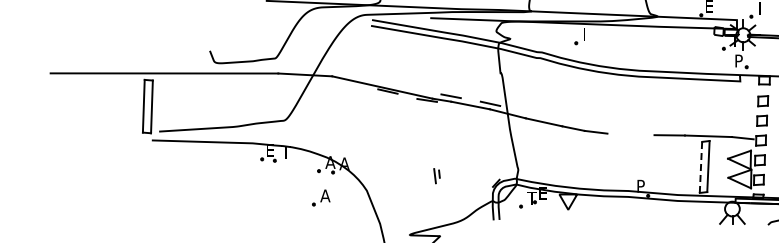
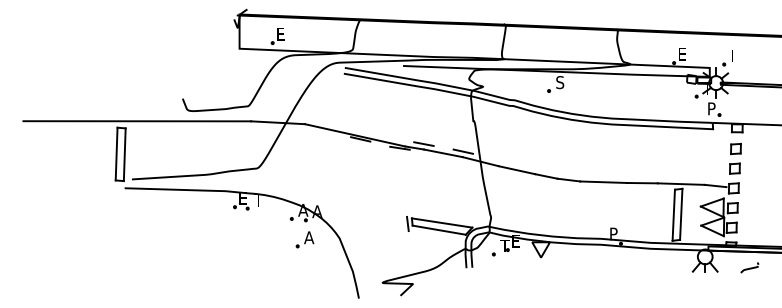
text: (587, 34) -> (560, 82), I -> S
line: (630, 134) -> (603, 182), added
line: (700, 167) -> (673, 215), dashed -> solid
line: (468, 174) -> (441, 222), added
line: (465, 181) -> (438, 229), added
part: (320, 197) -> (304, 239), moved

